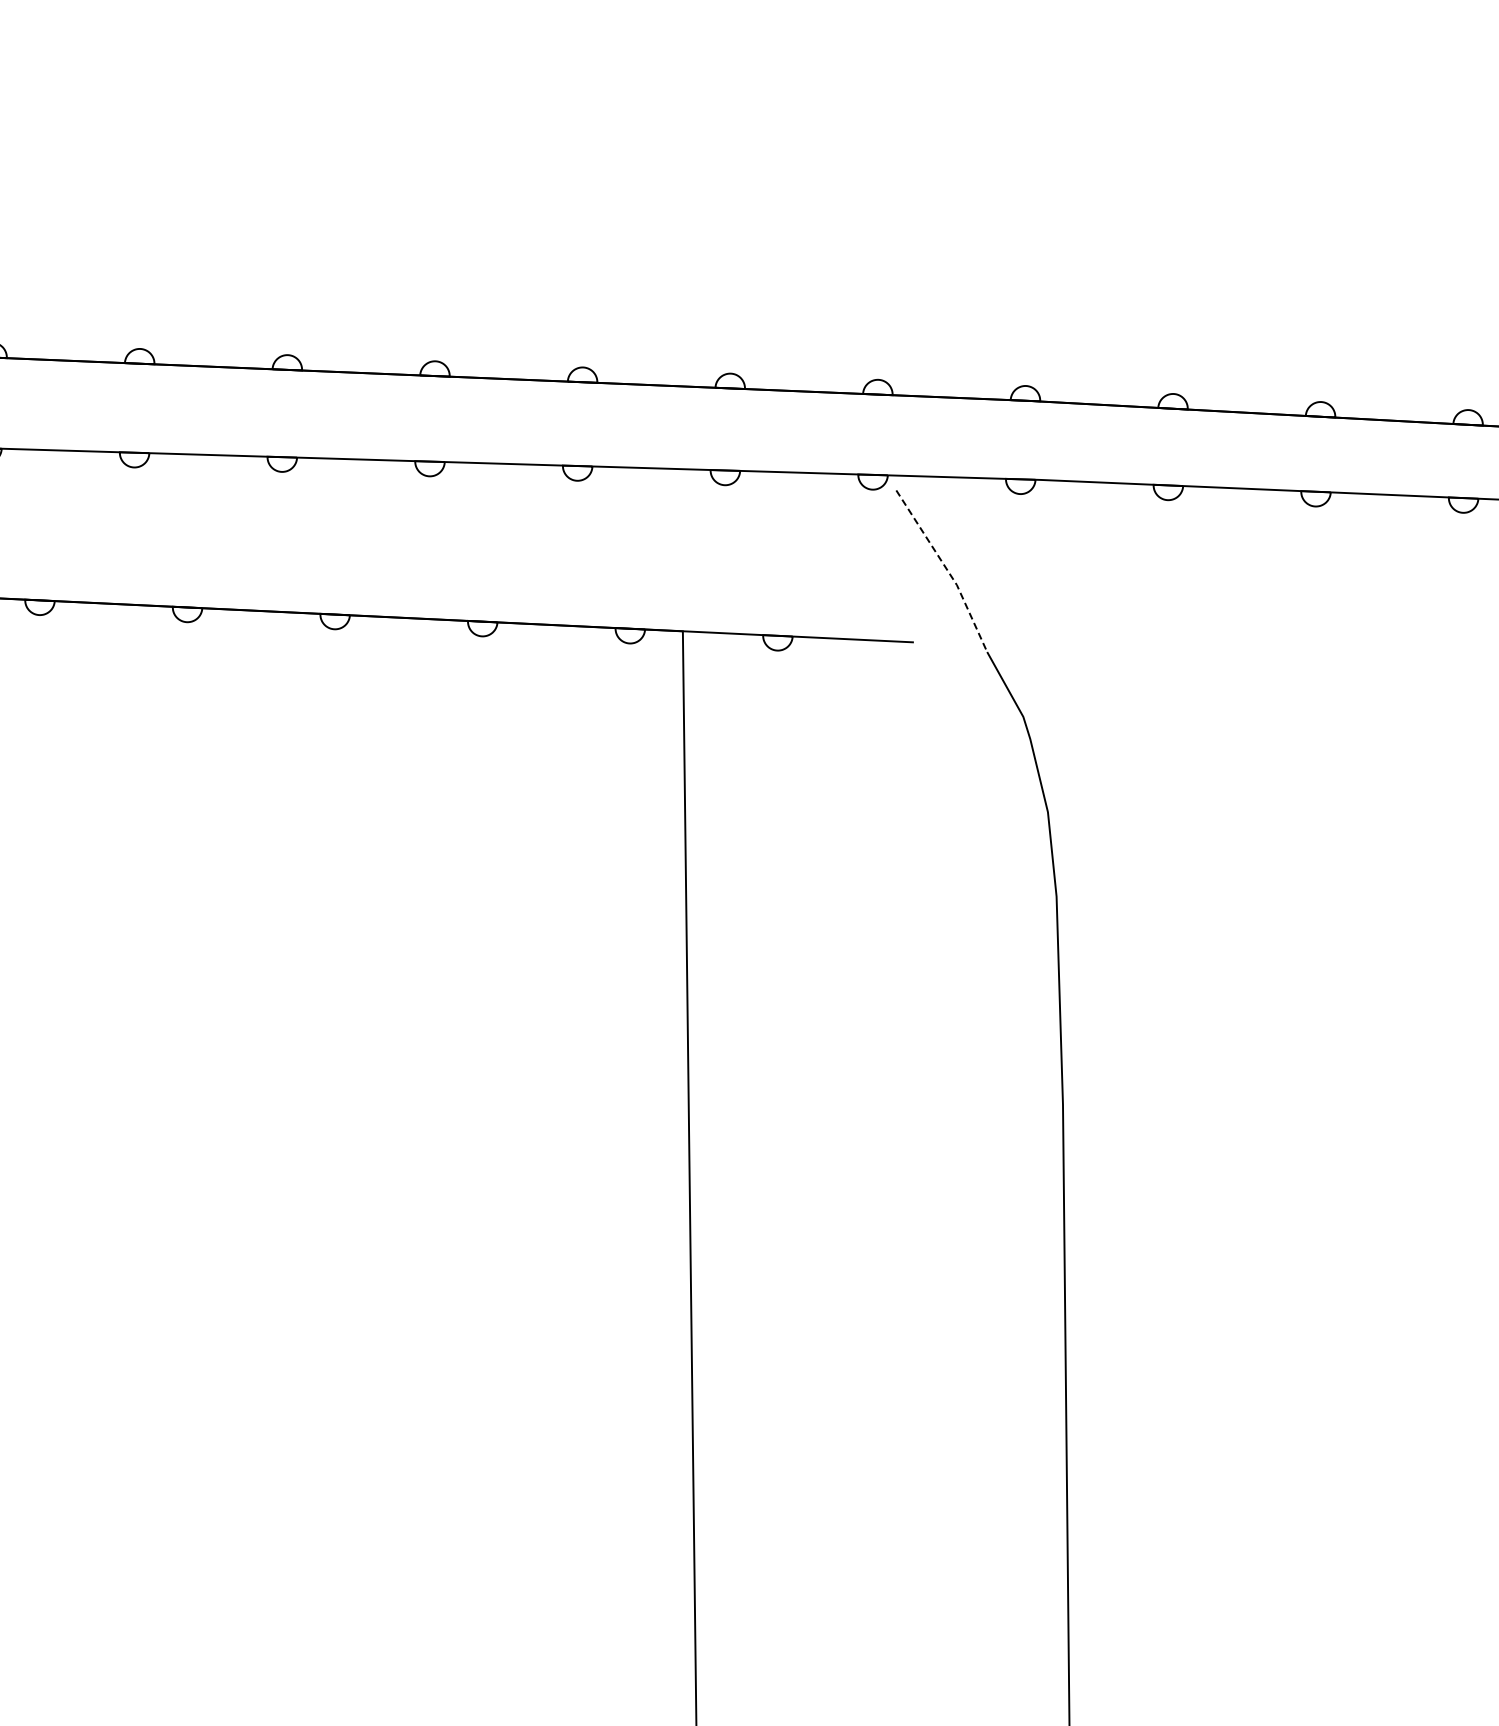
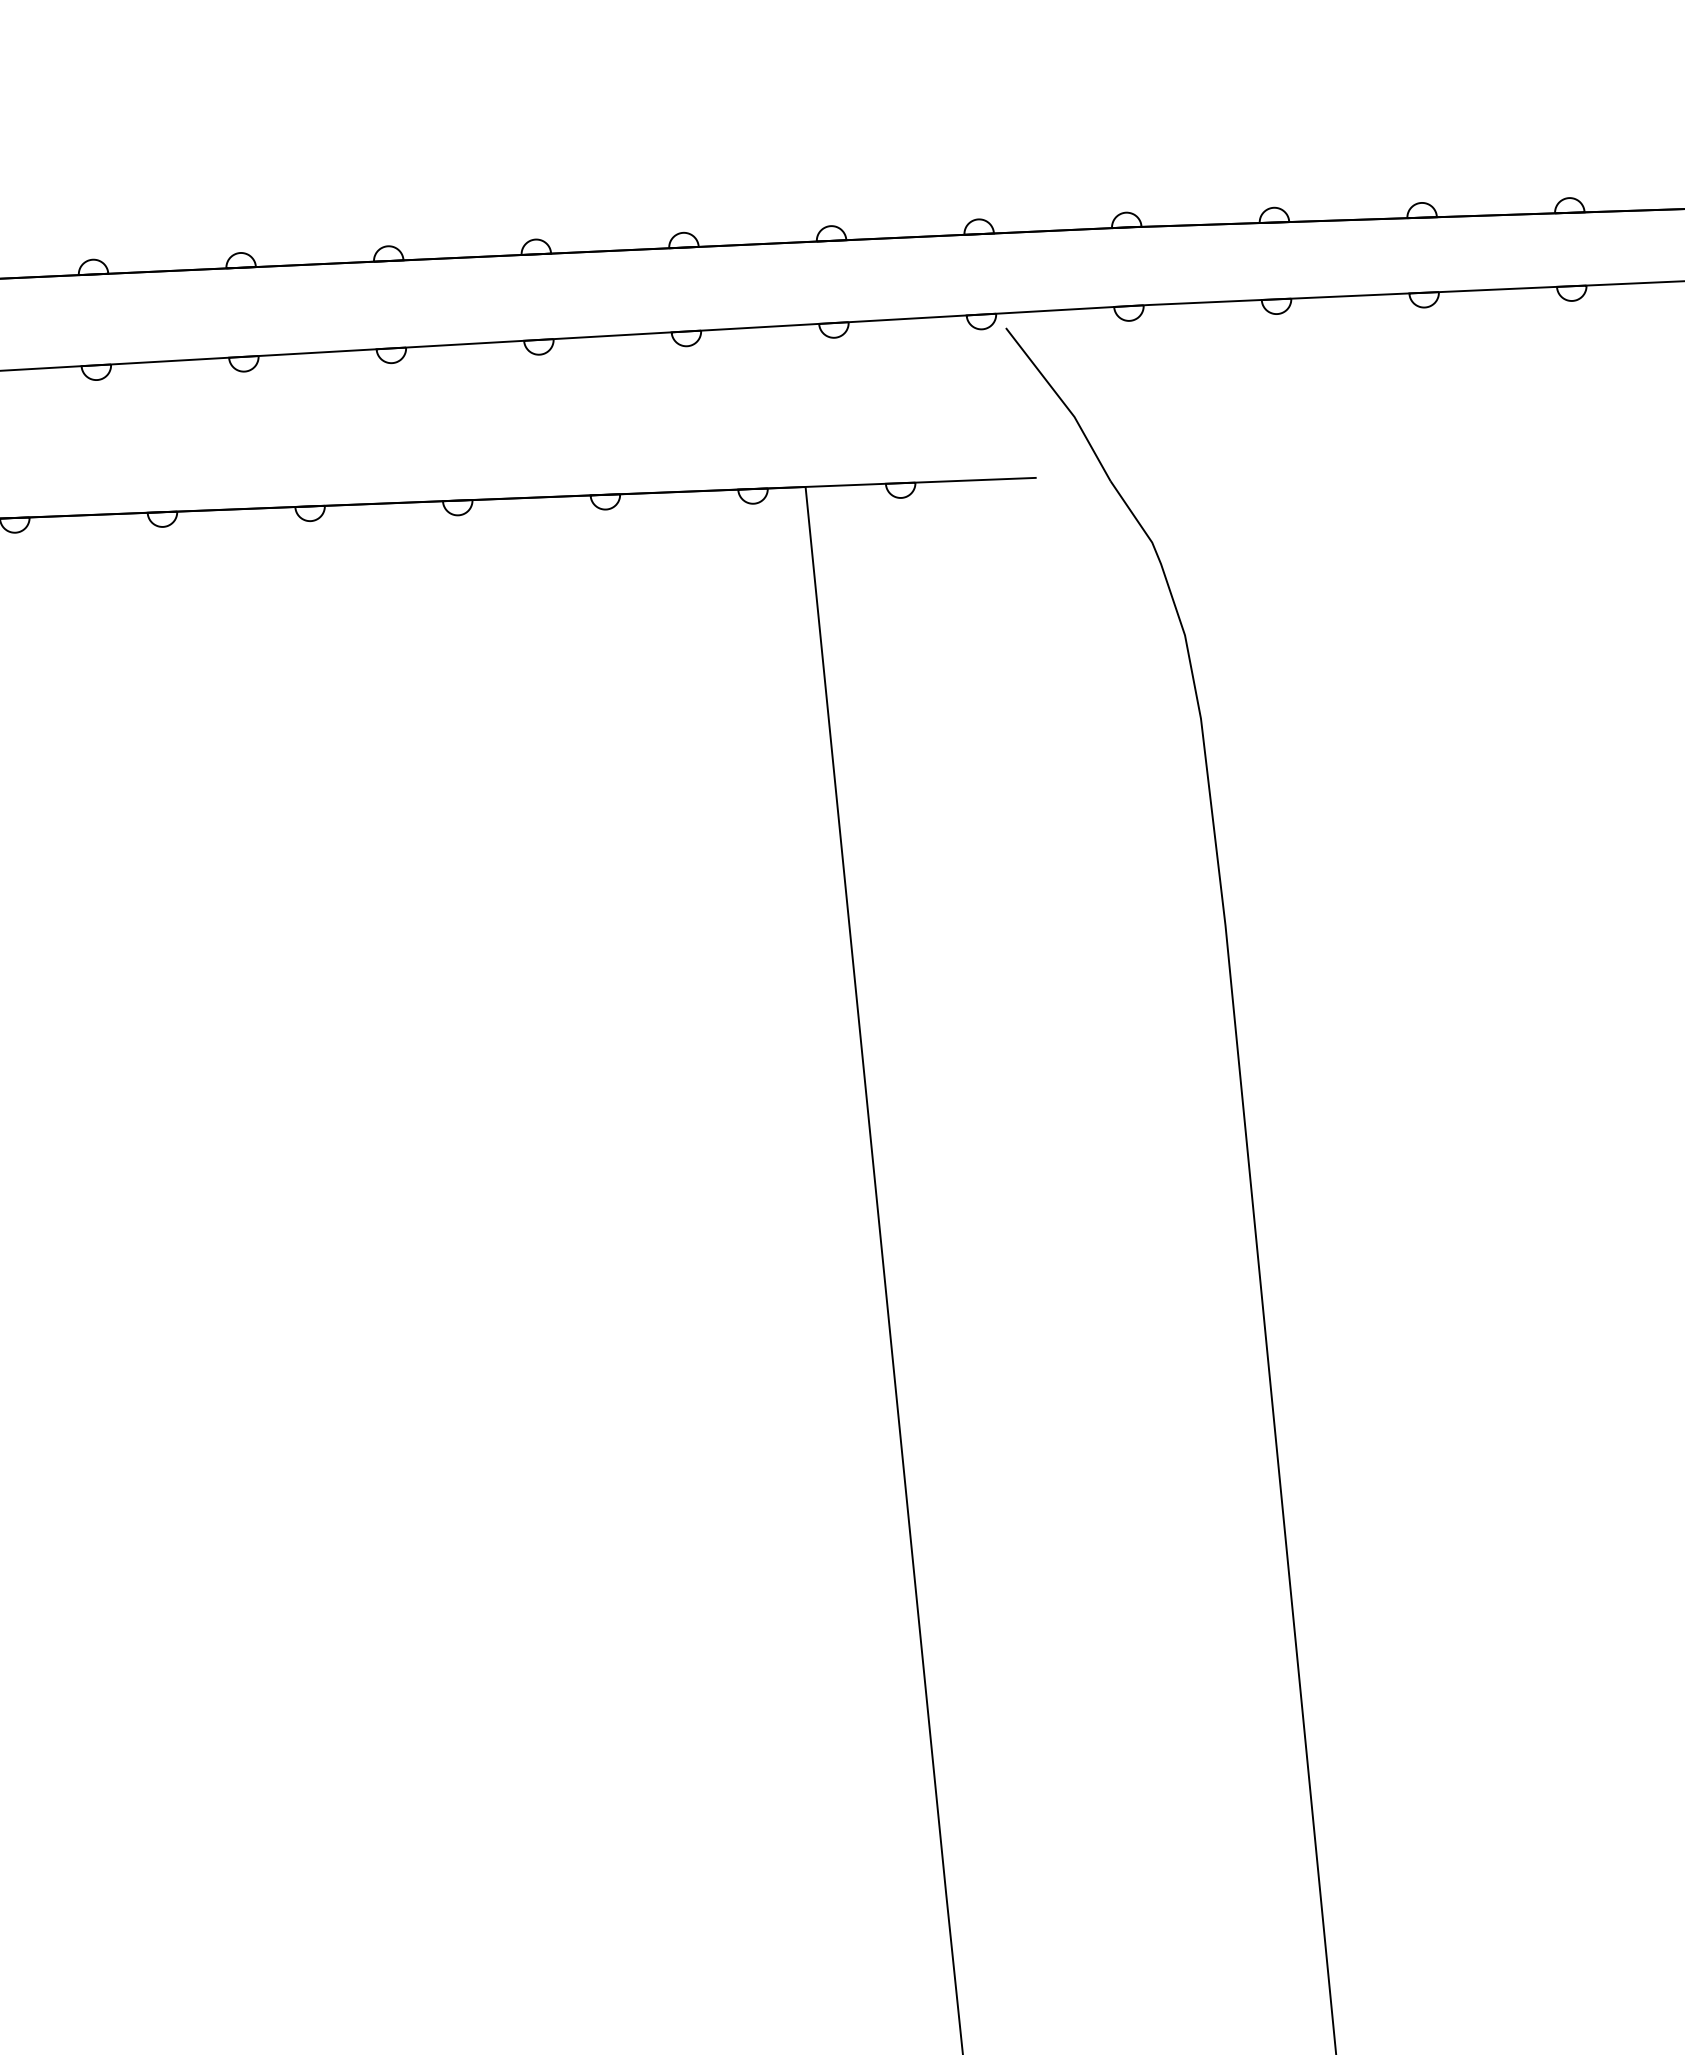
line: (946, 569) -> (1062, 402), dashed -> solid

